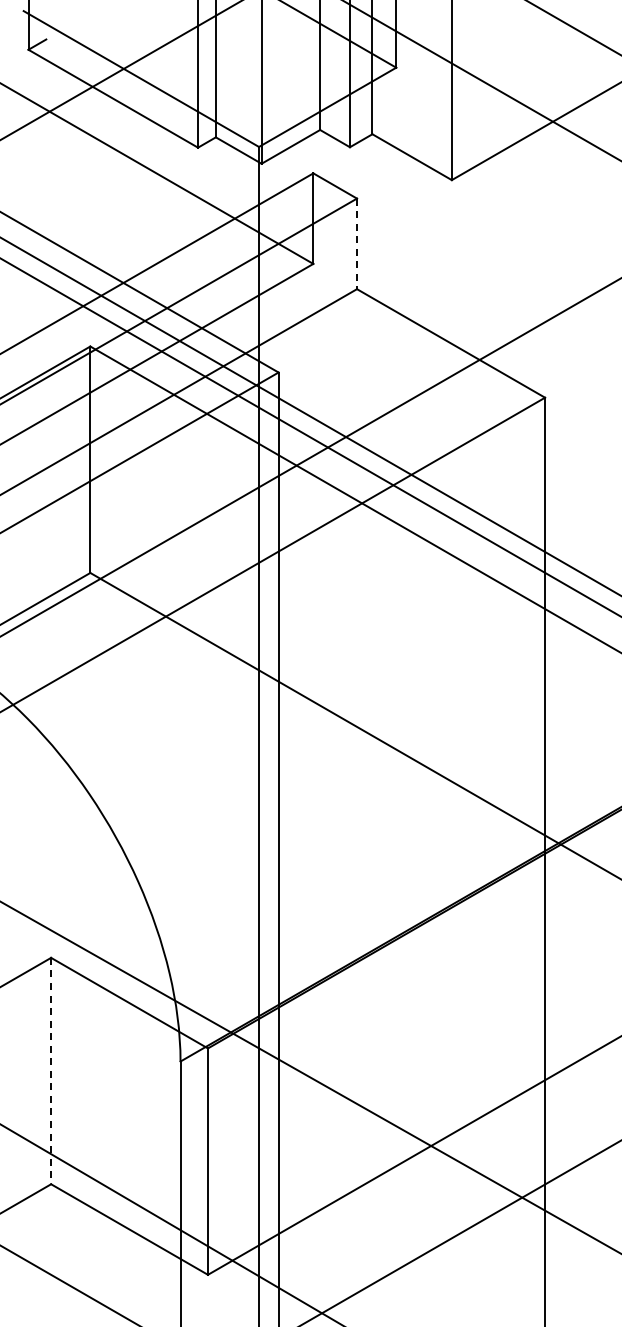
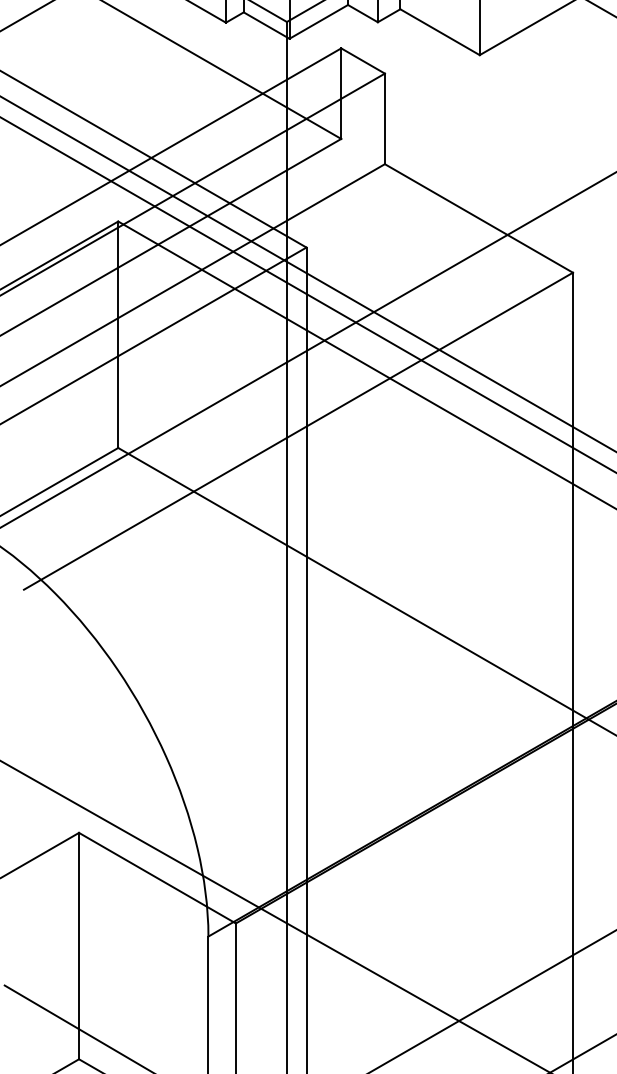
line: (357, 244) -> (385, 119), dashed -> solid
line: (51, 1071) -> (79, 946), dashed -> solid

